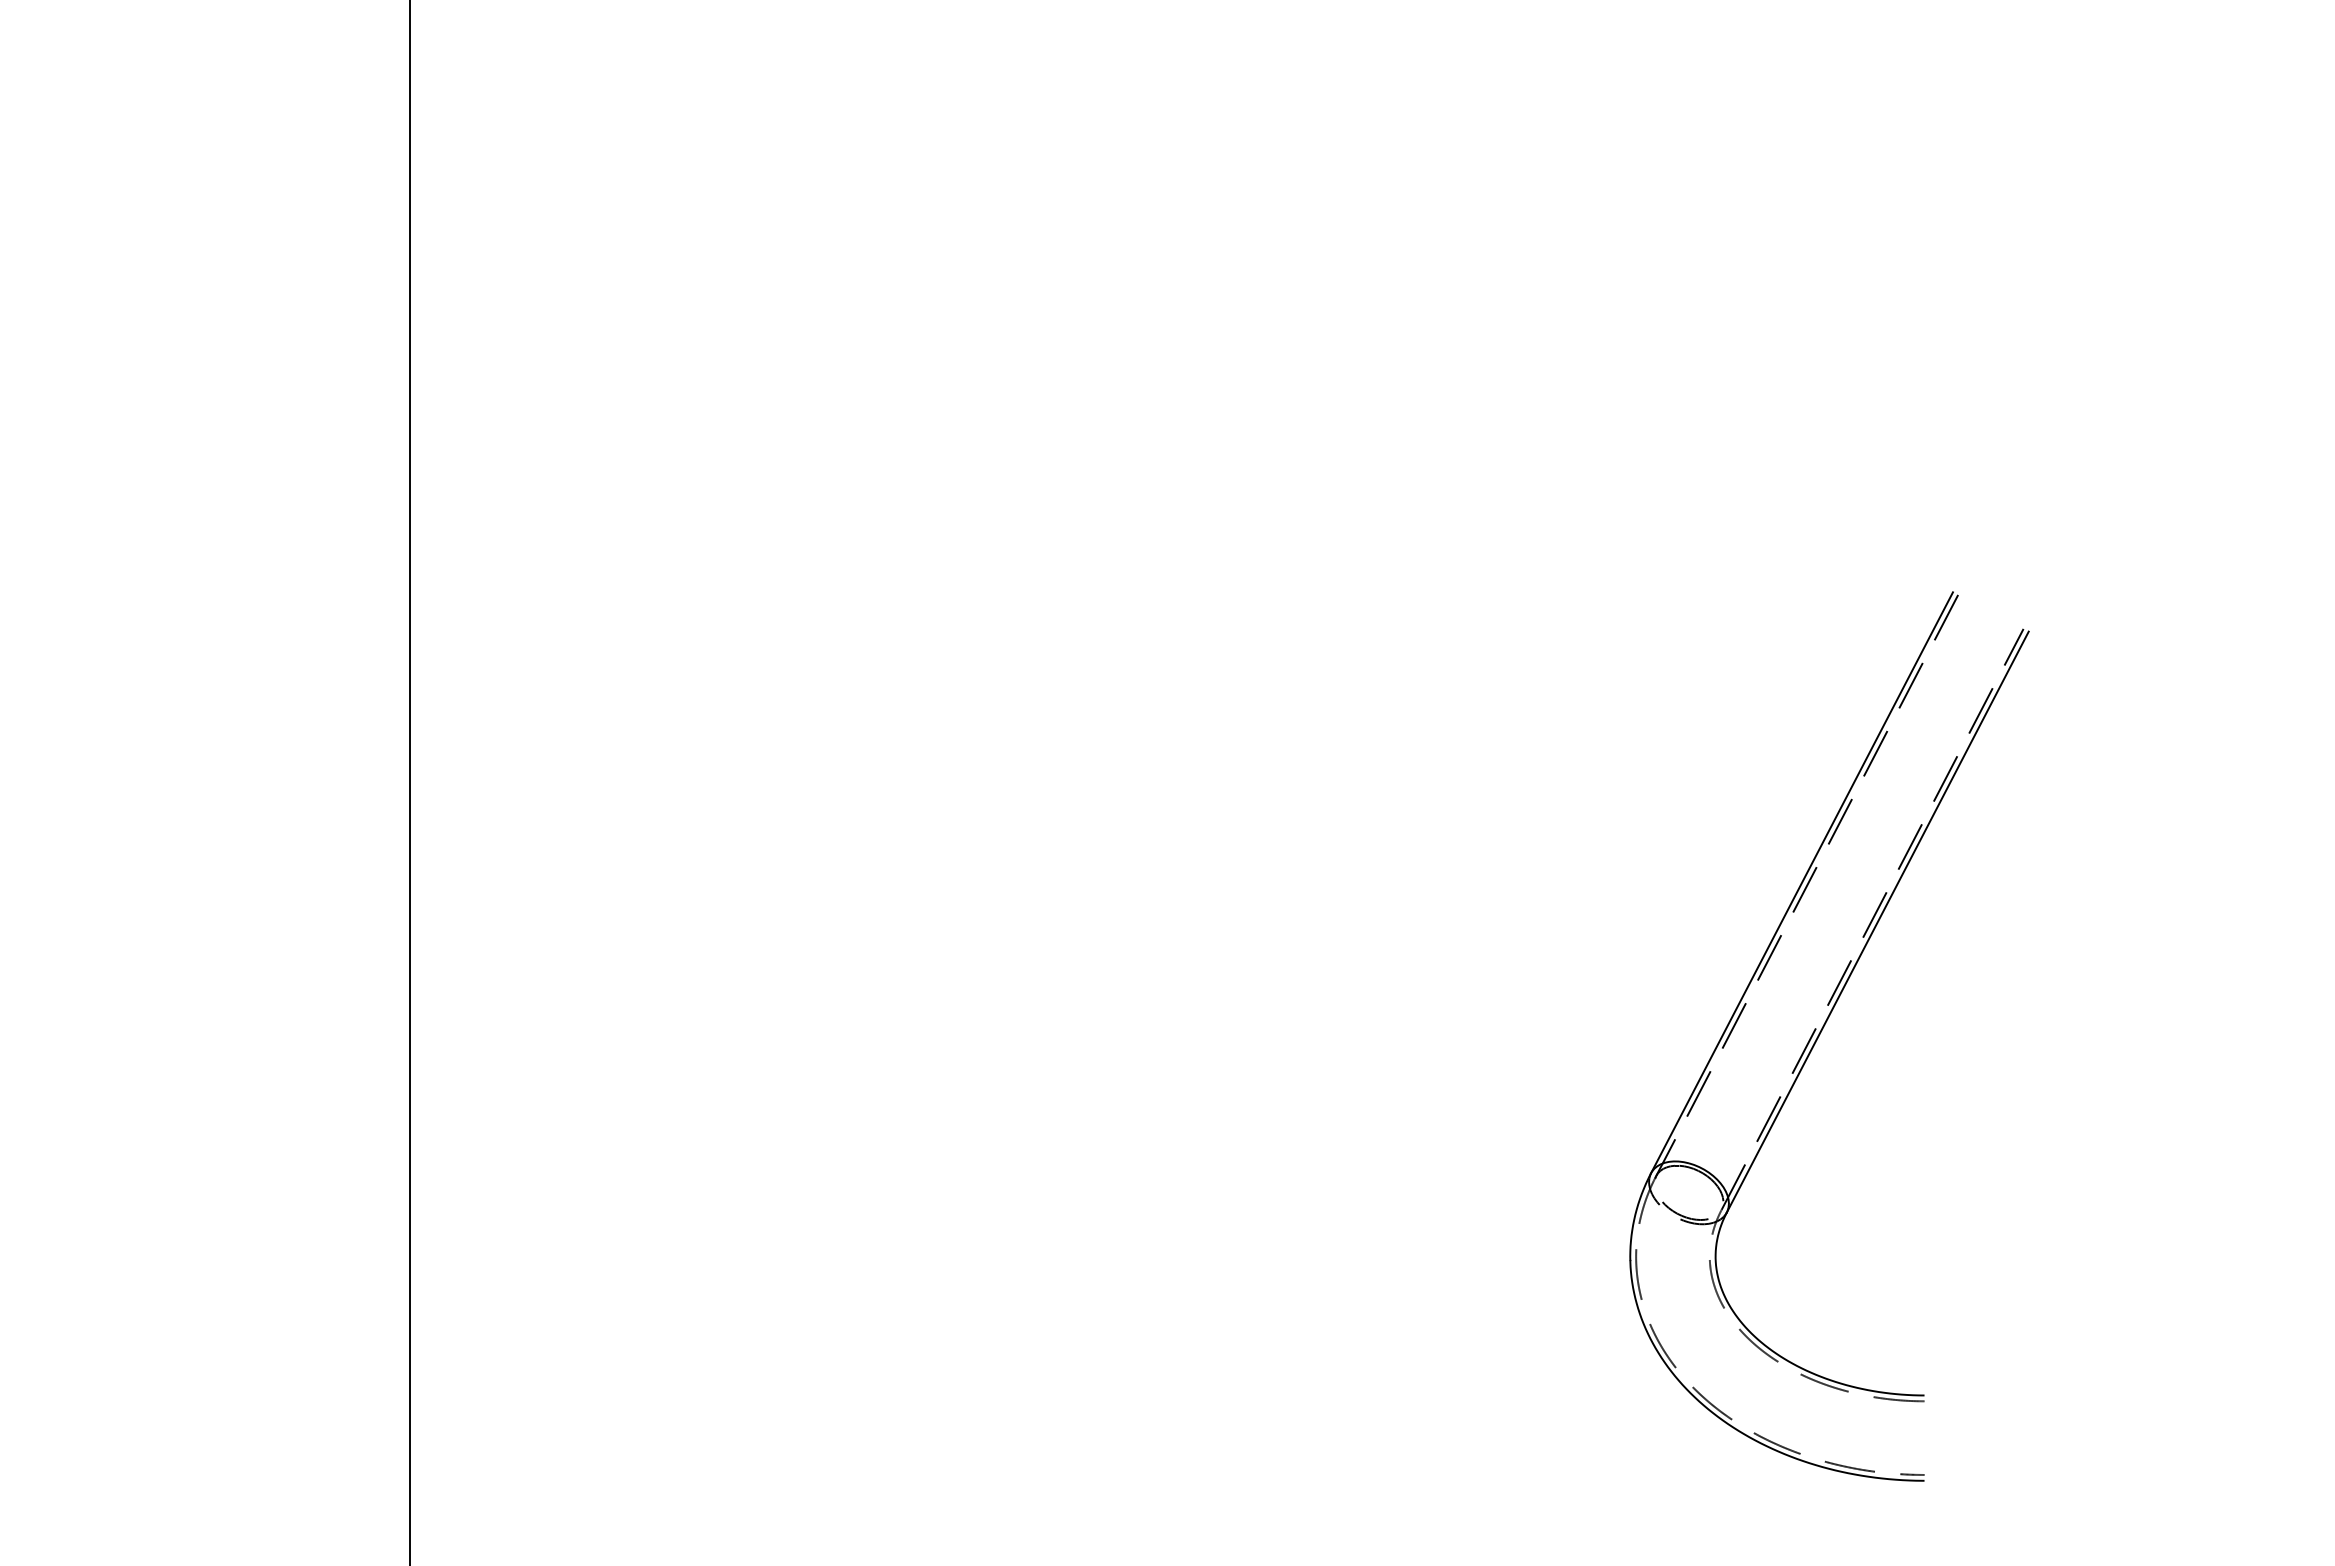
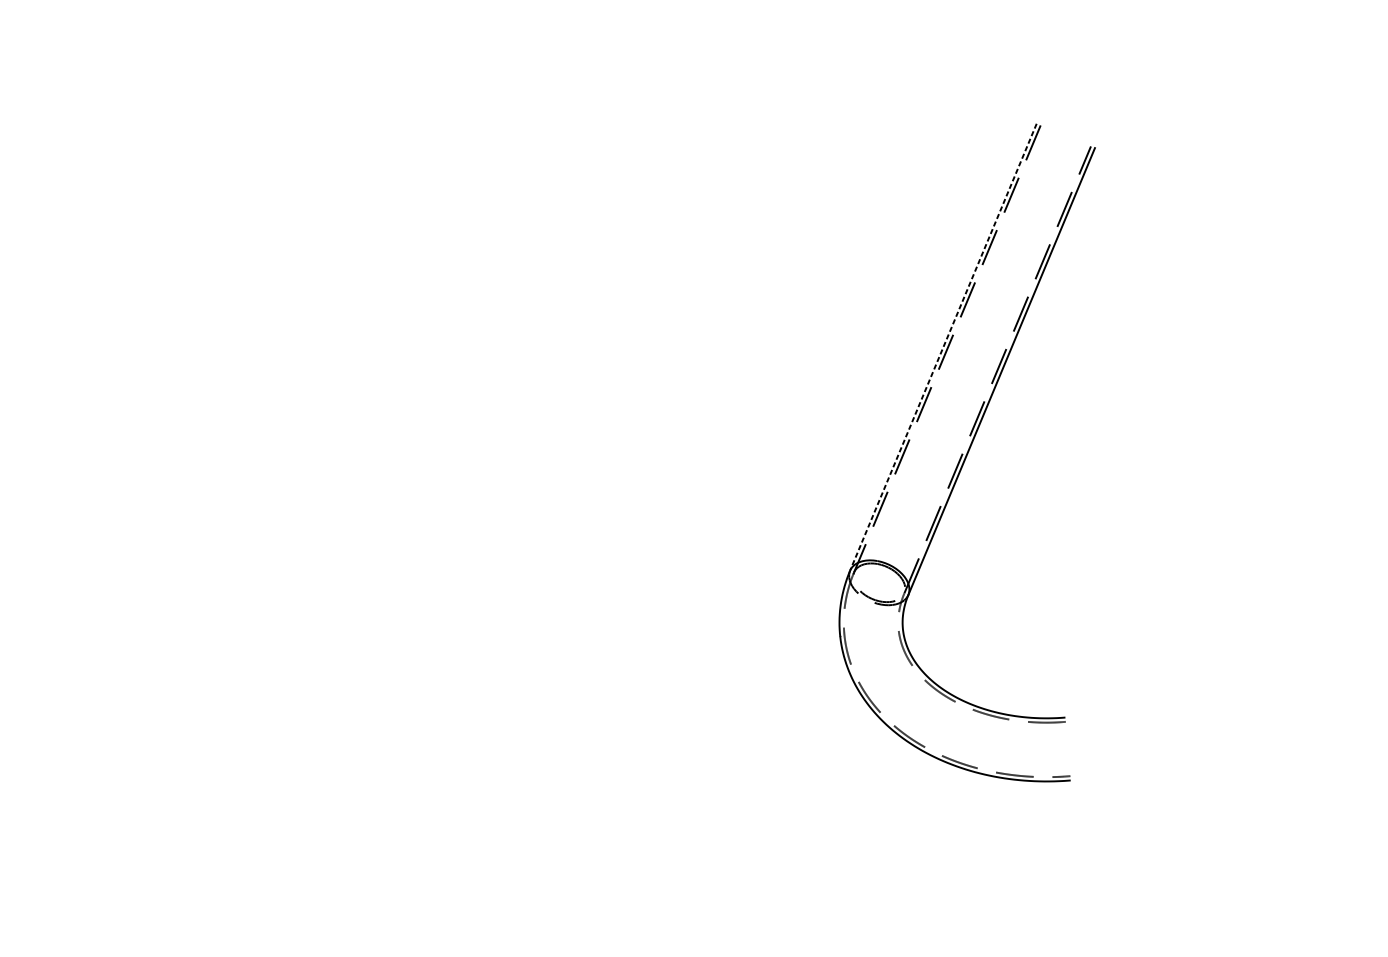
line: (1801, 883) -> (943, 347), solid -> dashed

